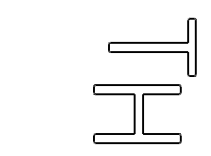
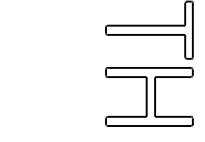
part: (137, 114) -> (149, 97), moved

